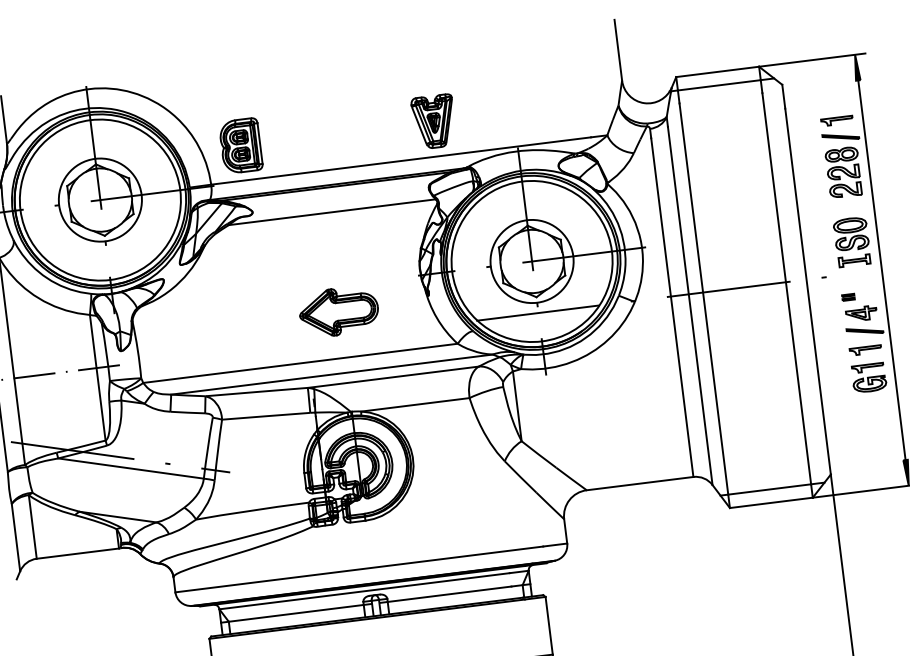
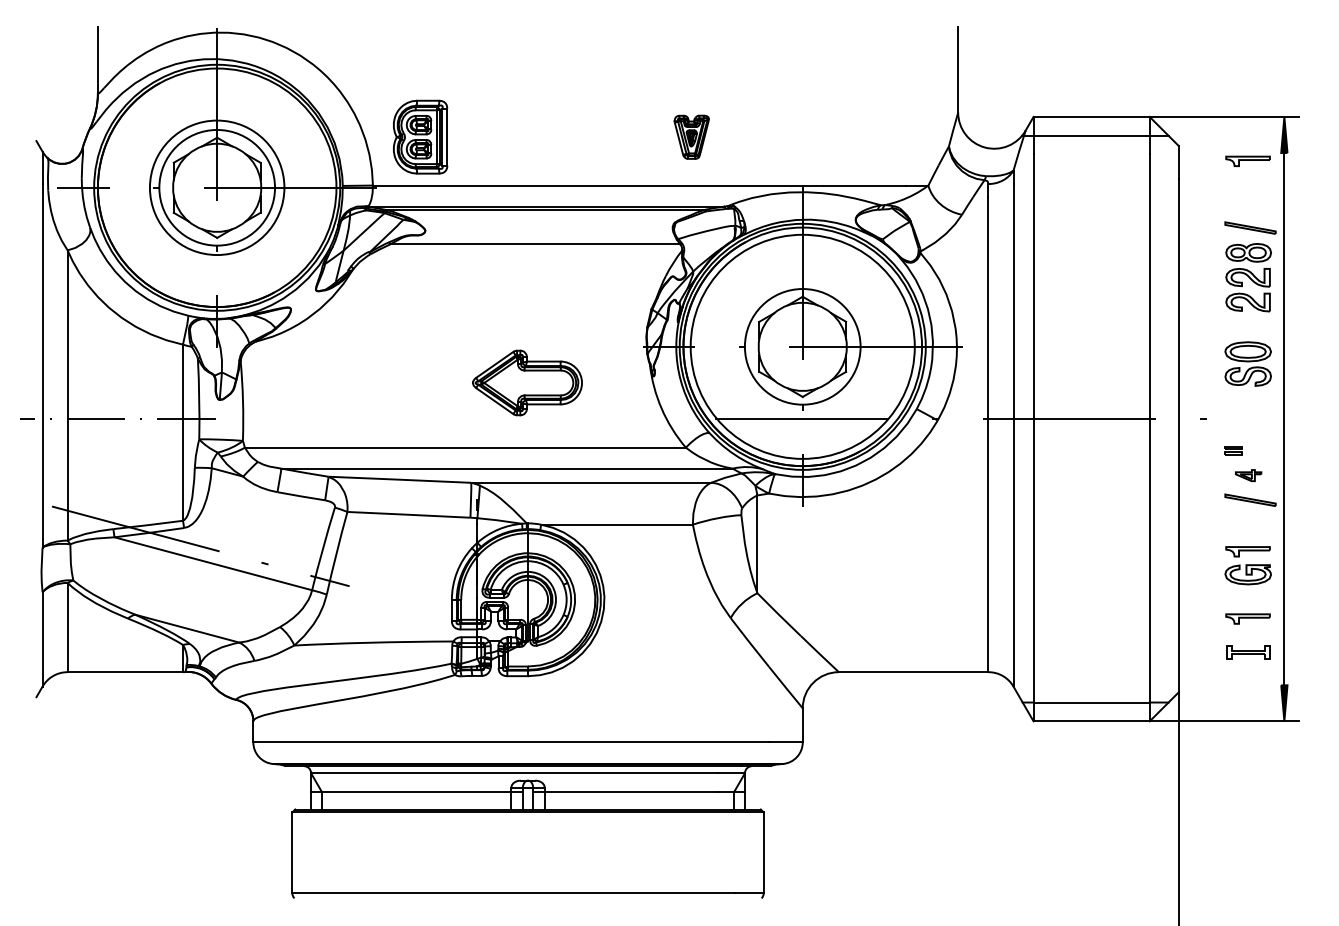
part: (836, 120) -> (1247, 160), moved
part: (434, 122) -> (691, 137), size x0.6
circle: (100, 199) -> (217, 187), size x0.6
part: (854, 260) -> (1248, 652), moved
part: (861, 313) -> (1248, 475), size x0.6
part: (865, 350) -> (1247, 618), moved

